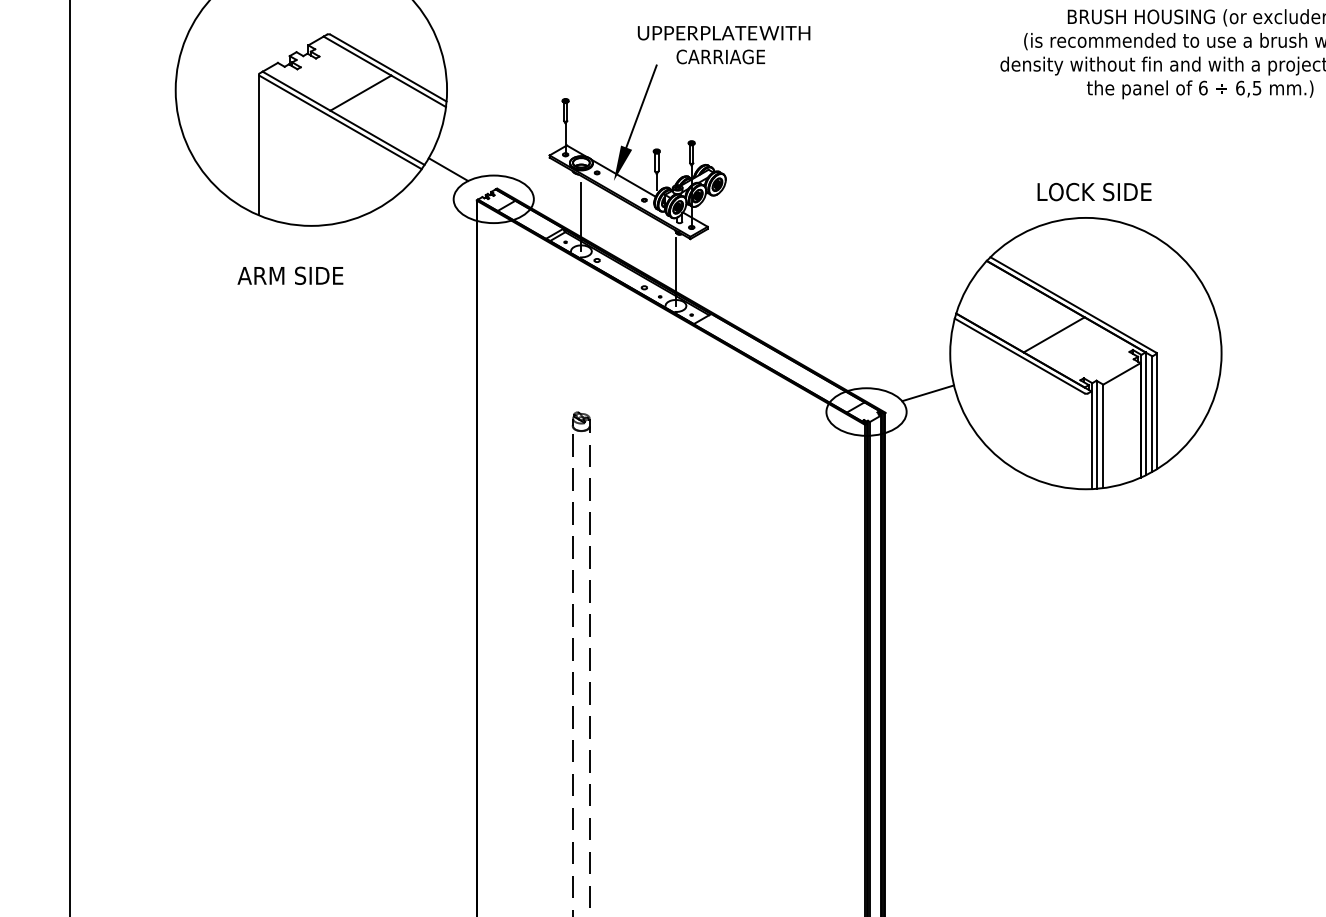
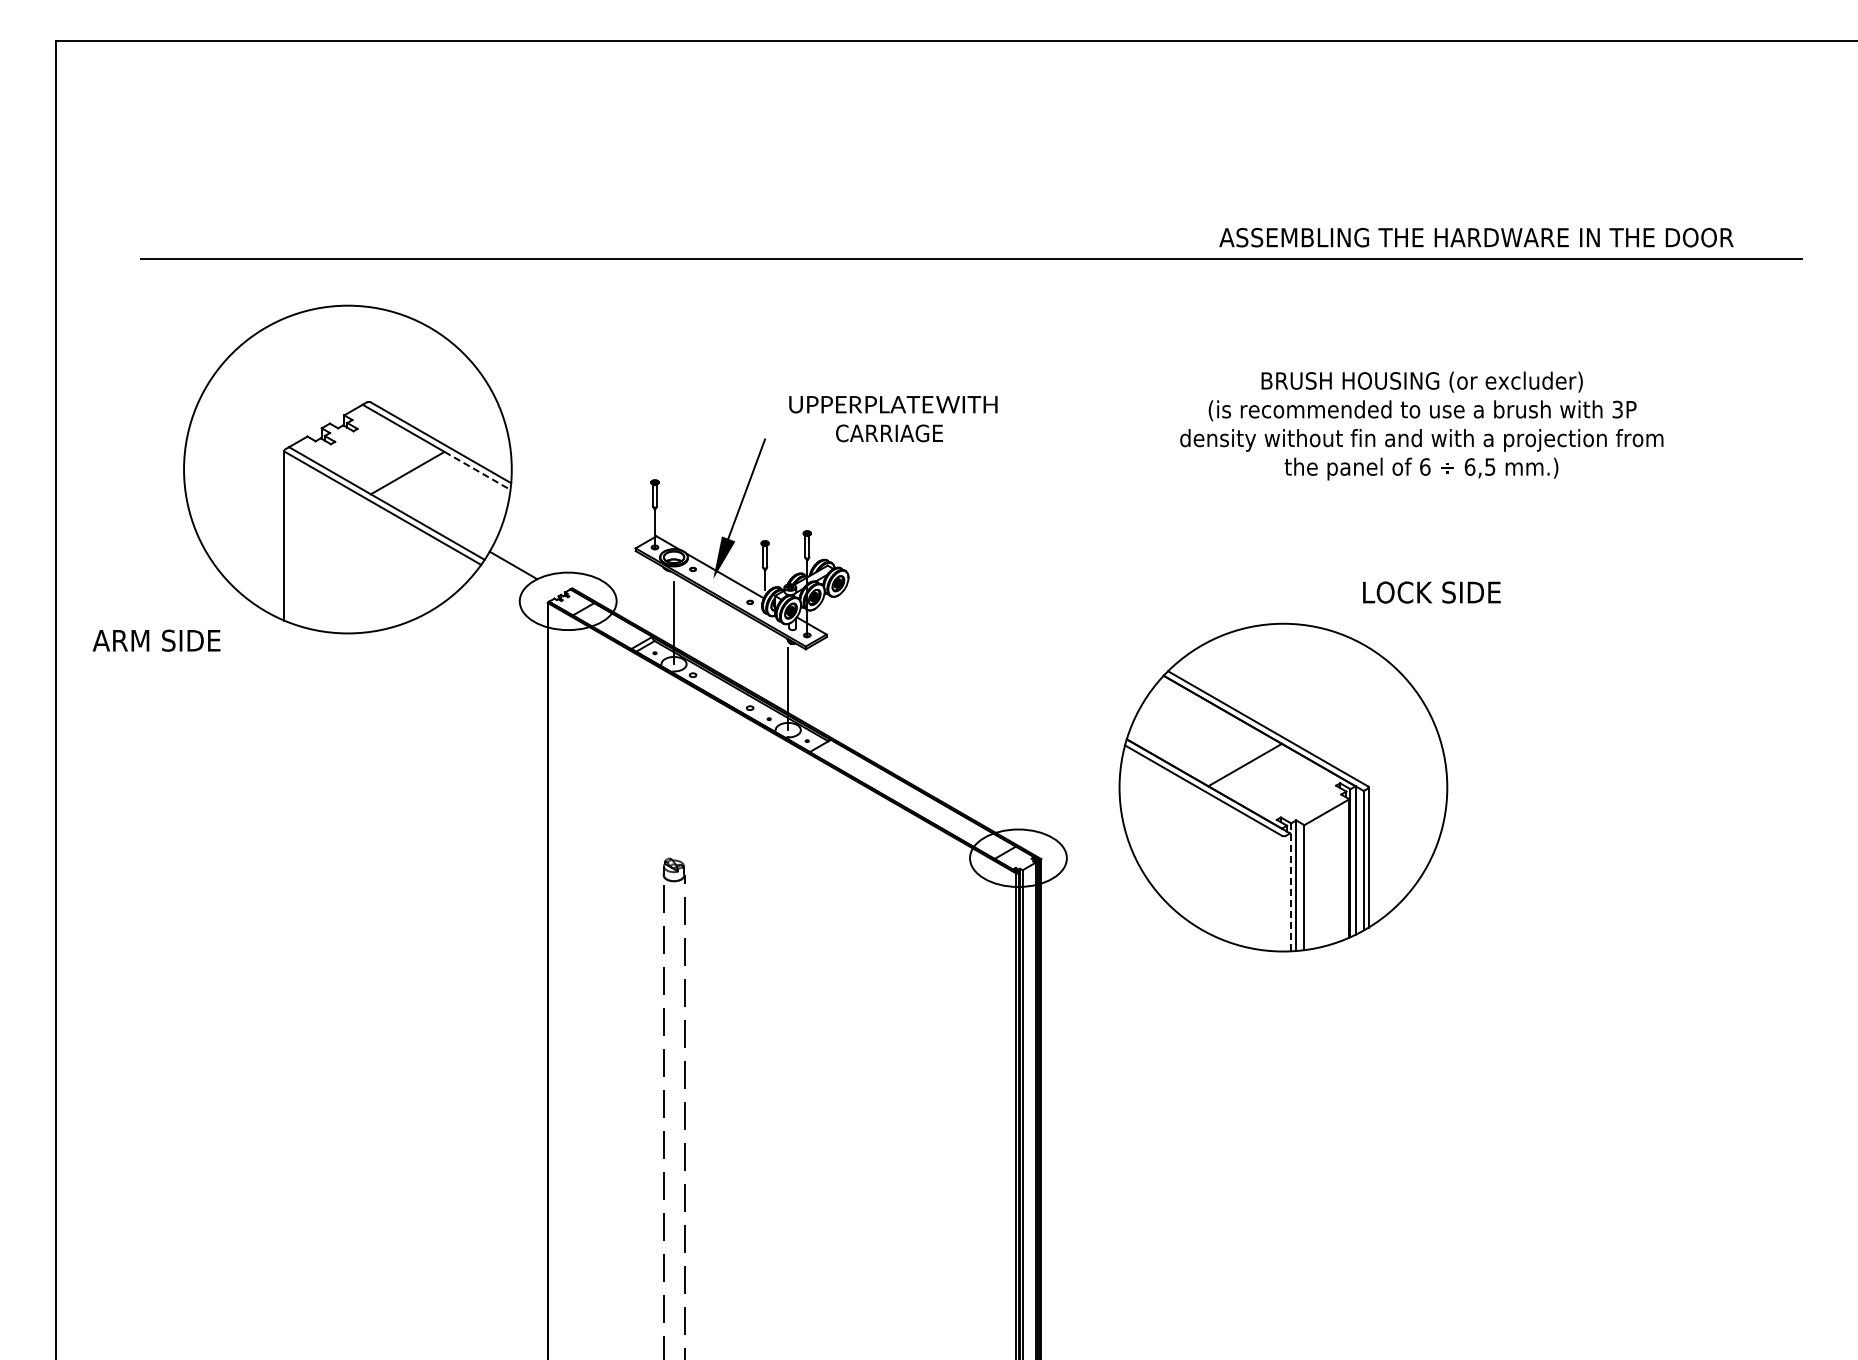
text: (724, 45) -> (893, 419), moved
line: (418, 91) -> (477, 471), solid -> dashed
text: (1094, 192) -> (1431, 592), moved
text: (290, 275) -> (156, 640), moved
line: (927, 393) -> (1092, 835), removed
line: (1092, 436) -> (1291, 887), solid -> dashed

